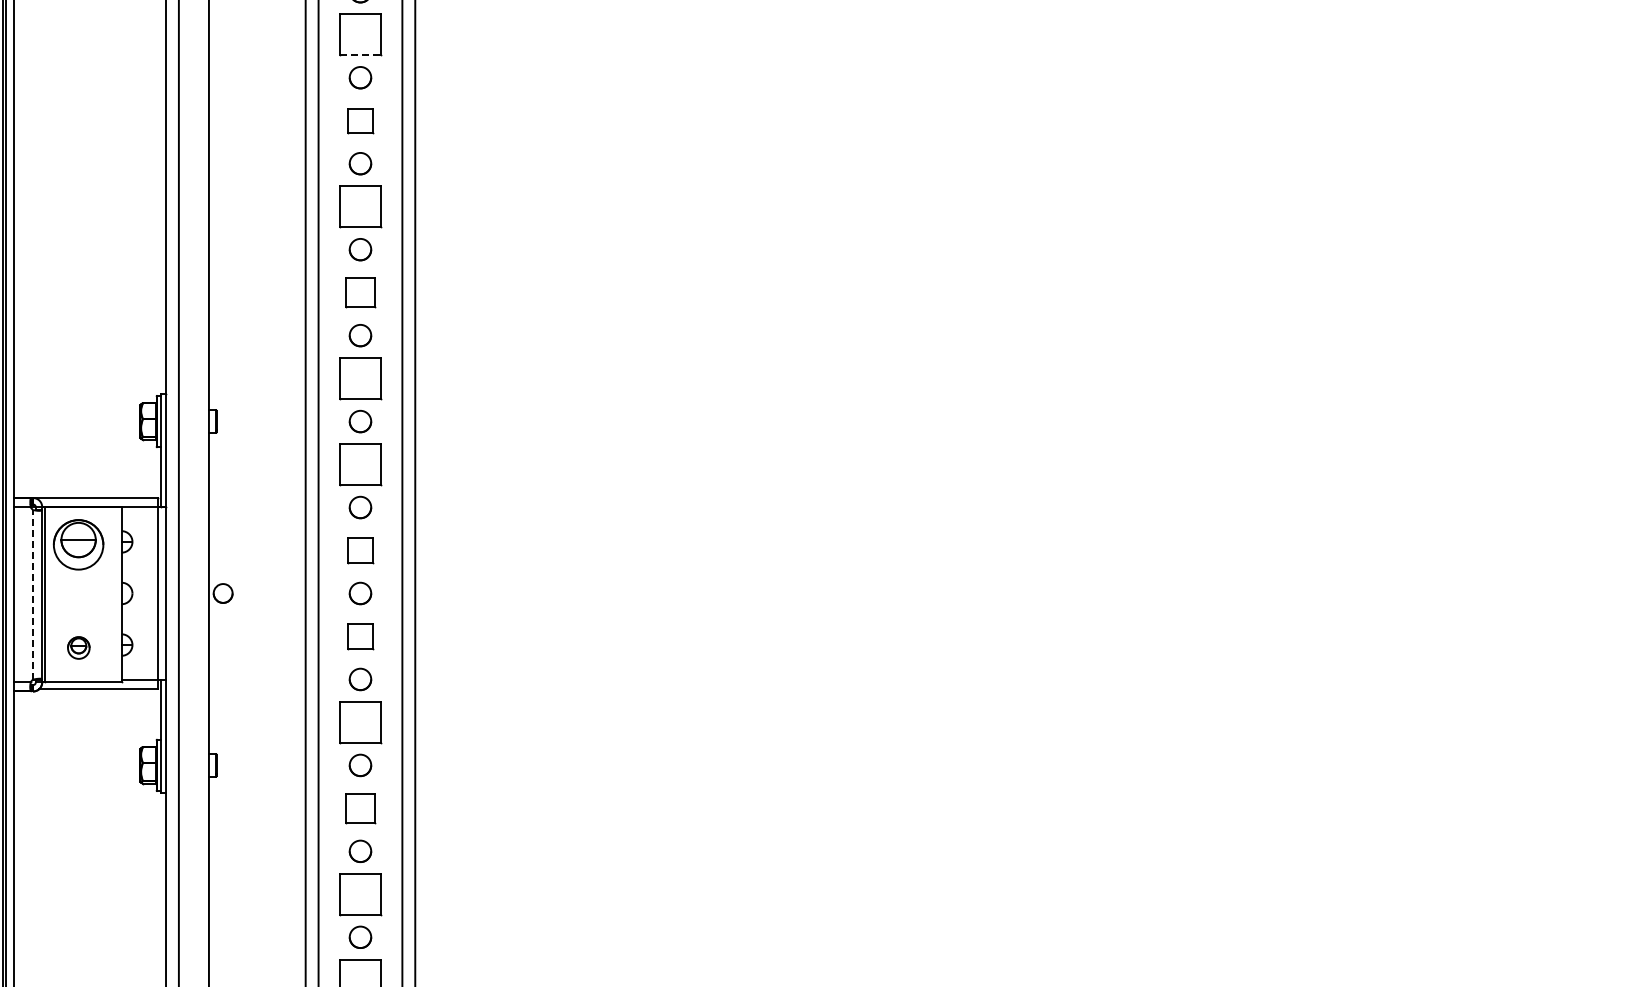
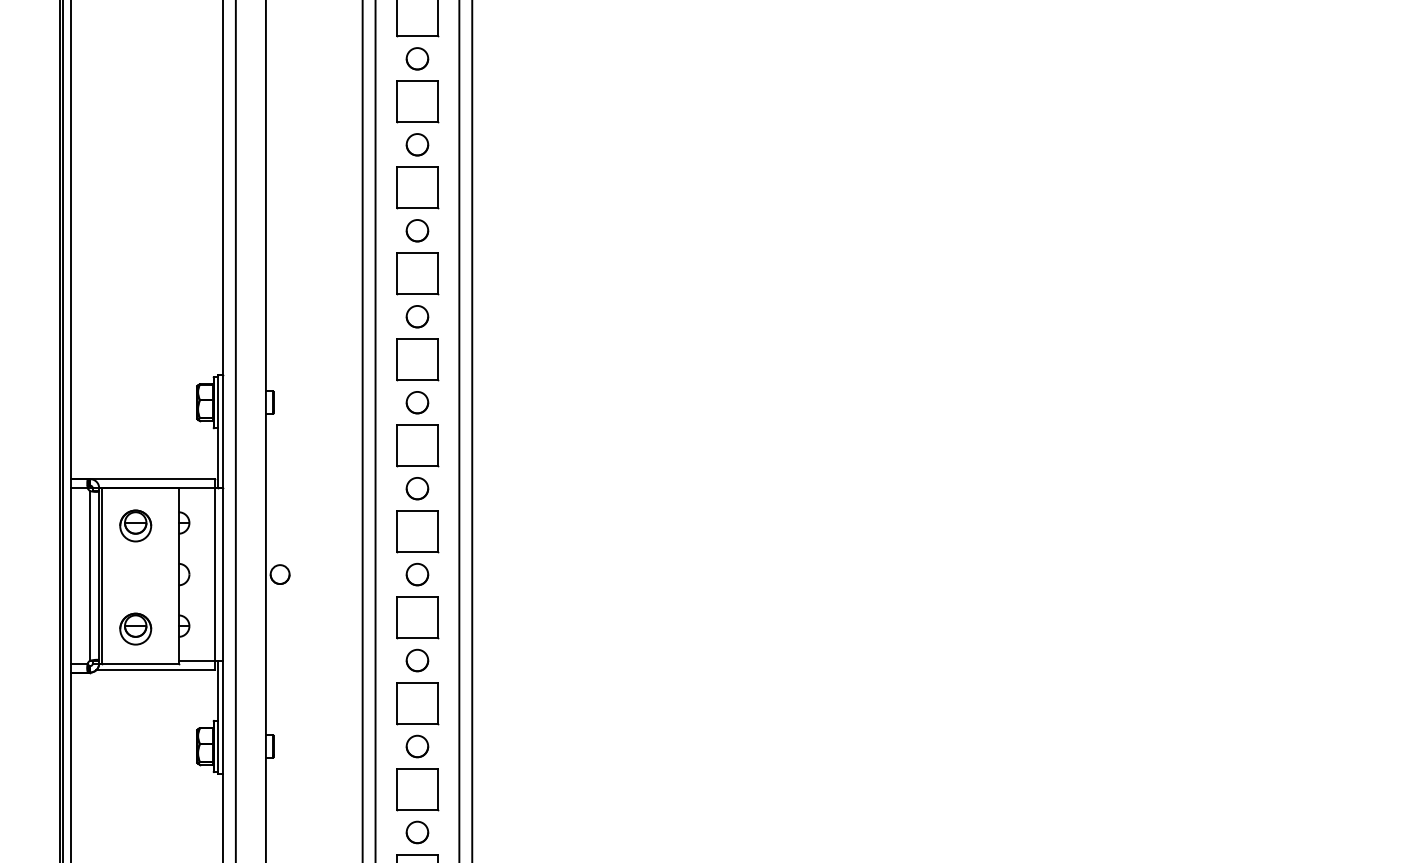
line: (361, 55) -> (418, 36), dashed -> solid
part: (360, 120) -> (417, 101), size x1.67
part: (360, 292) -> (417, 273), size x1.43
part: (78, 544) -> (135, 525), size x0.62
part: (360, 550) -> (417, 531), size x1.67
line: (33, 594) -> (90, 575), dashed -> solid
part: (360, 636) -> (417, 617), size x1.67
part: (78, 647) -> (135, 628), size x1.43
part: (360, 808) -> (417, 789), size x1.43

